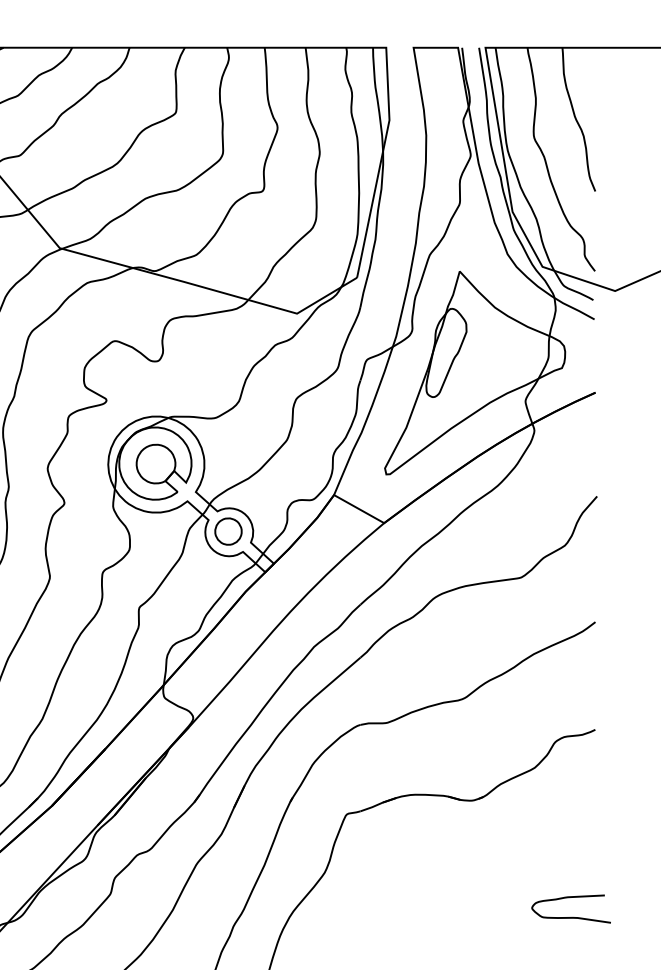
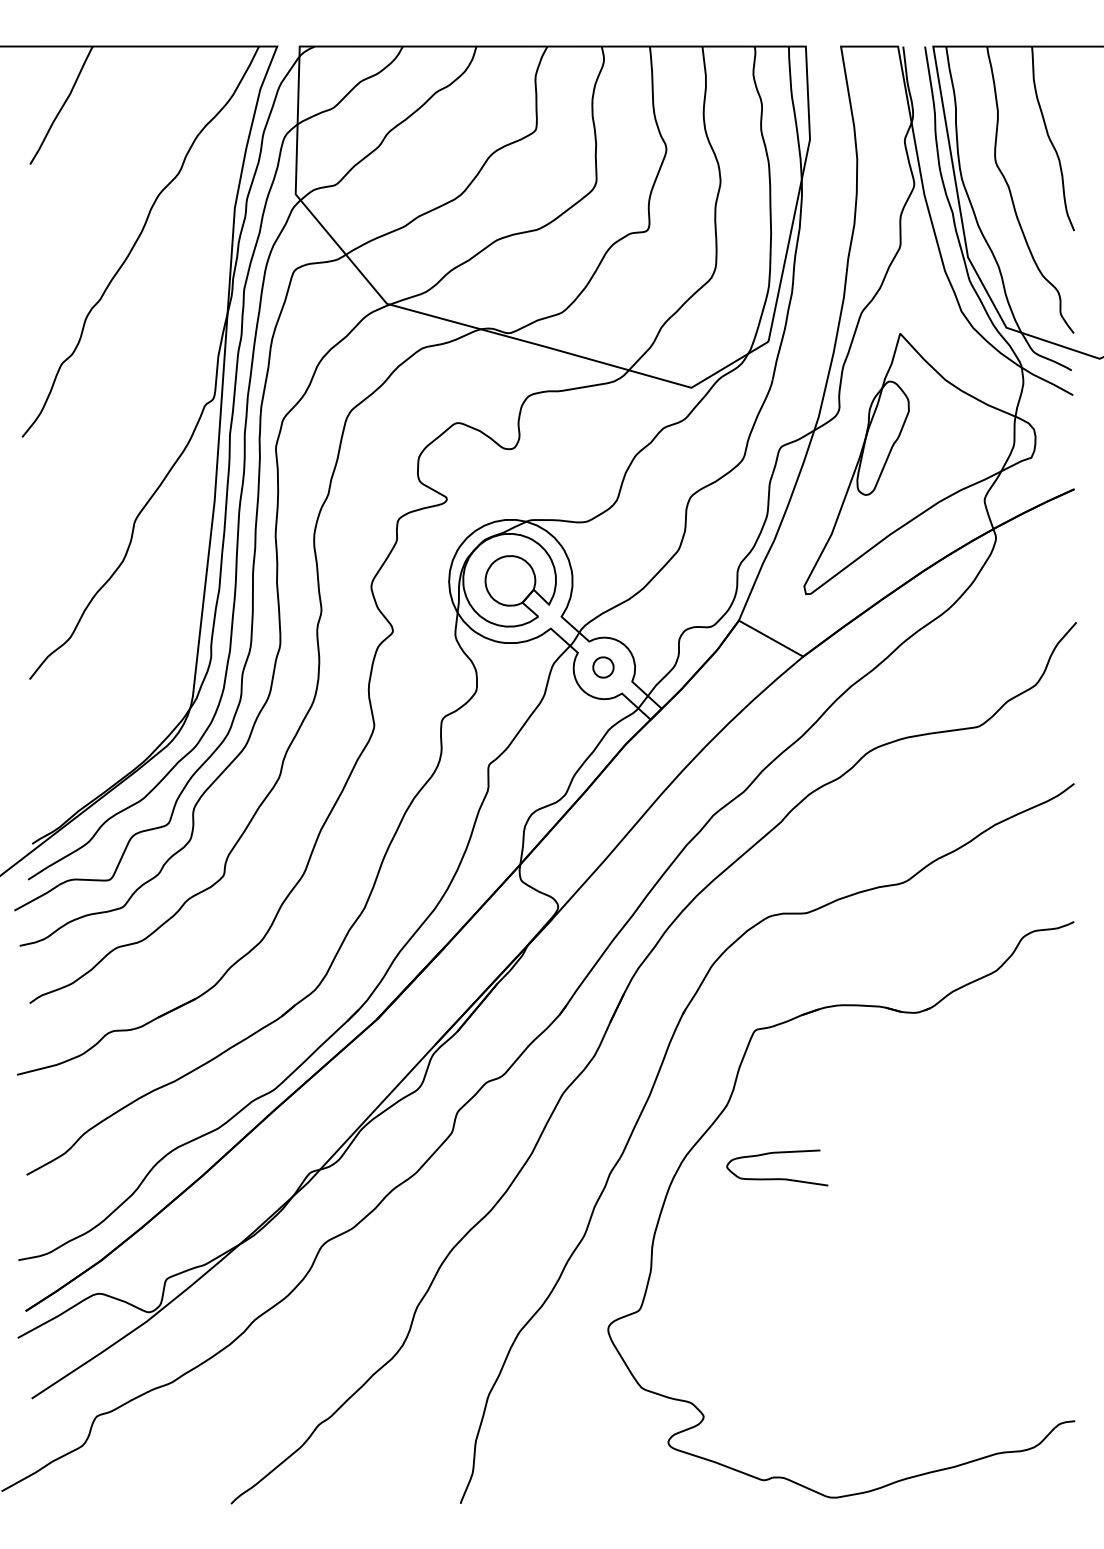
part: (228, 531) -> (603, 667), size x0.6
curve: (571, 917) -> (777, 1178), moved

